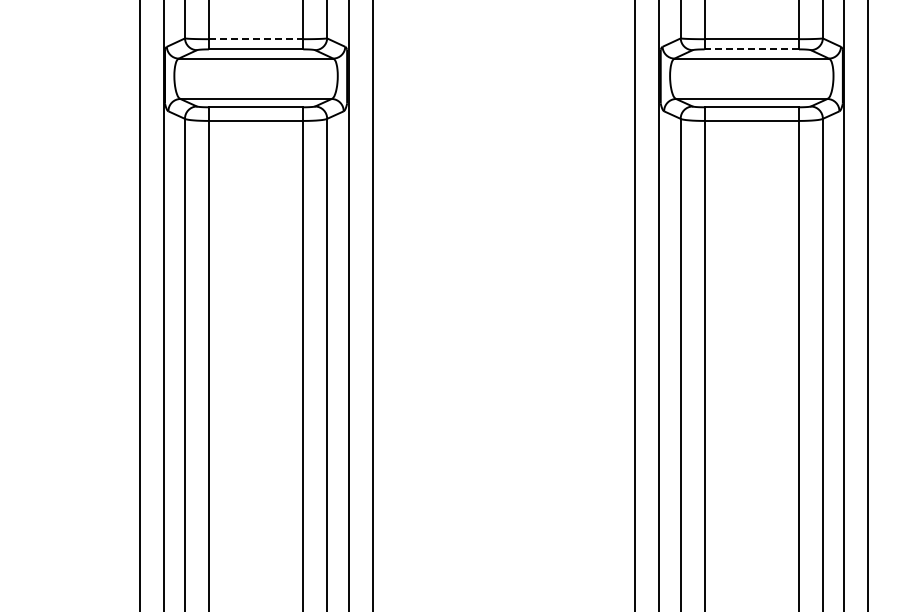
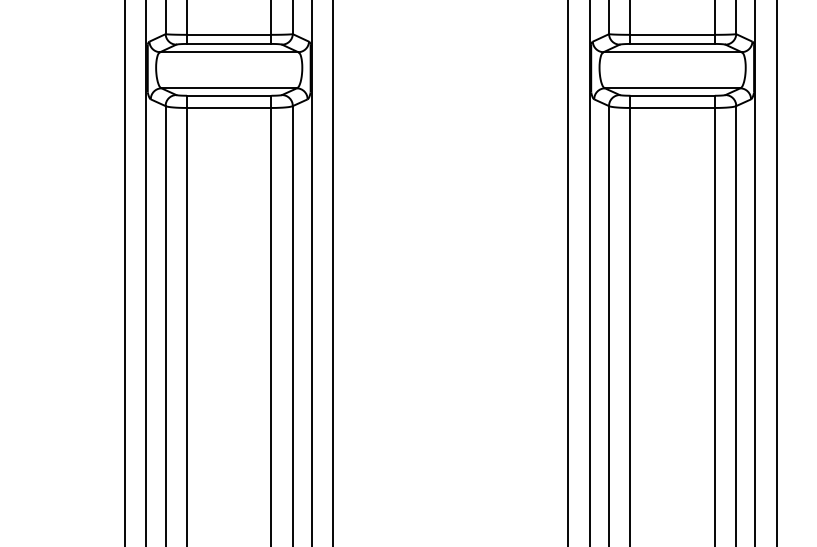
line: (256, 39) -> (229, 35), dashed -> solid
line: (751, 49) -> (672, 44), dashed -> solid

